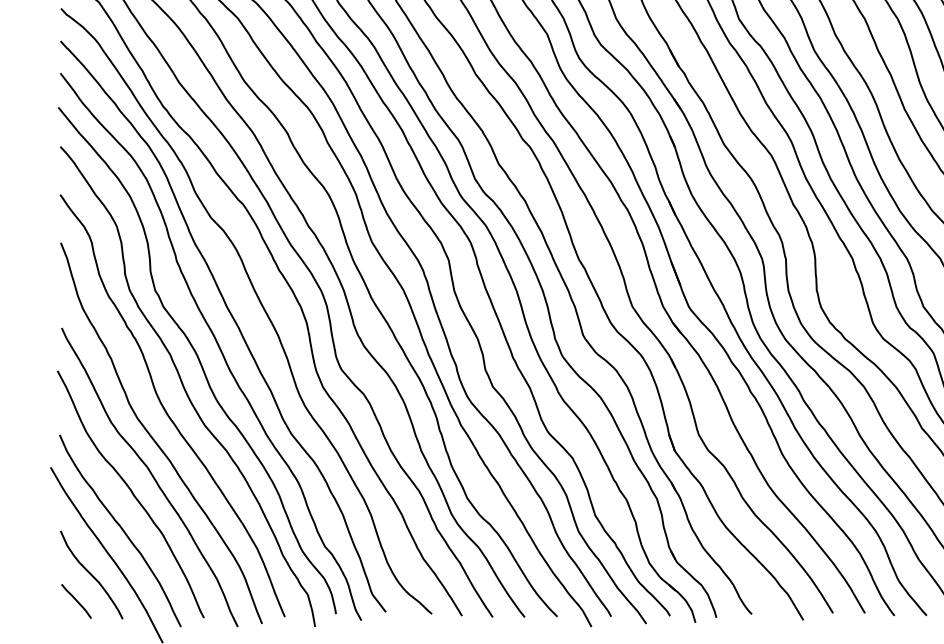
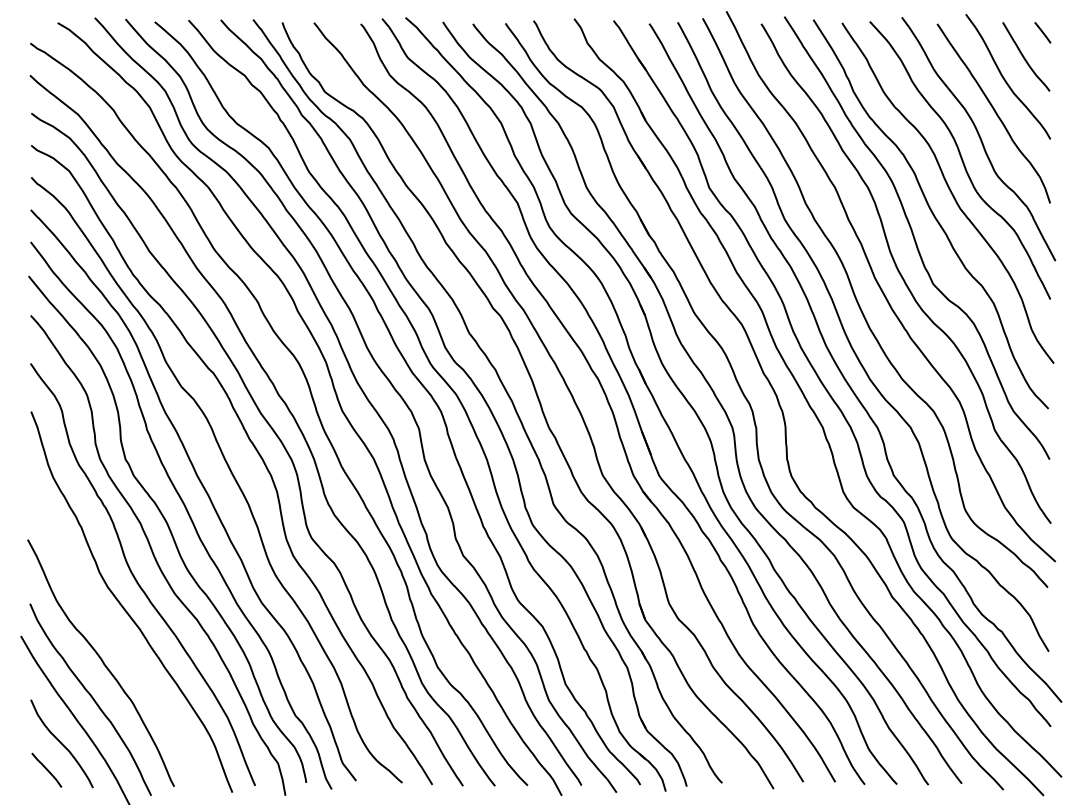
curve: (151, 475) -> (121, 644), removed

